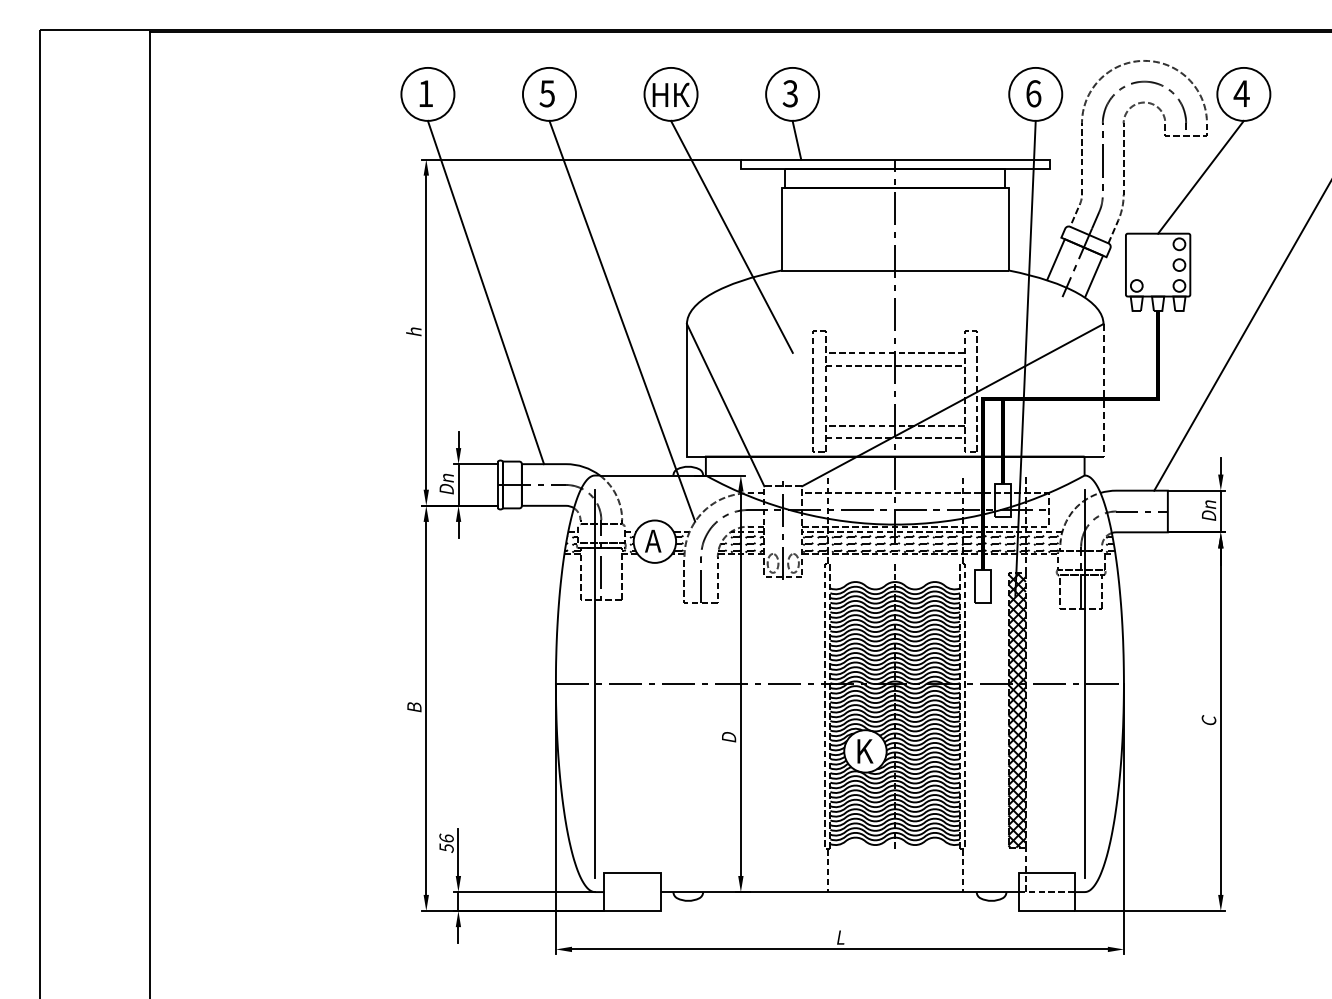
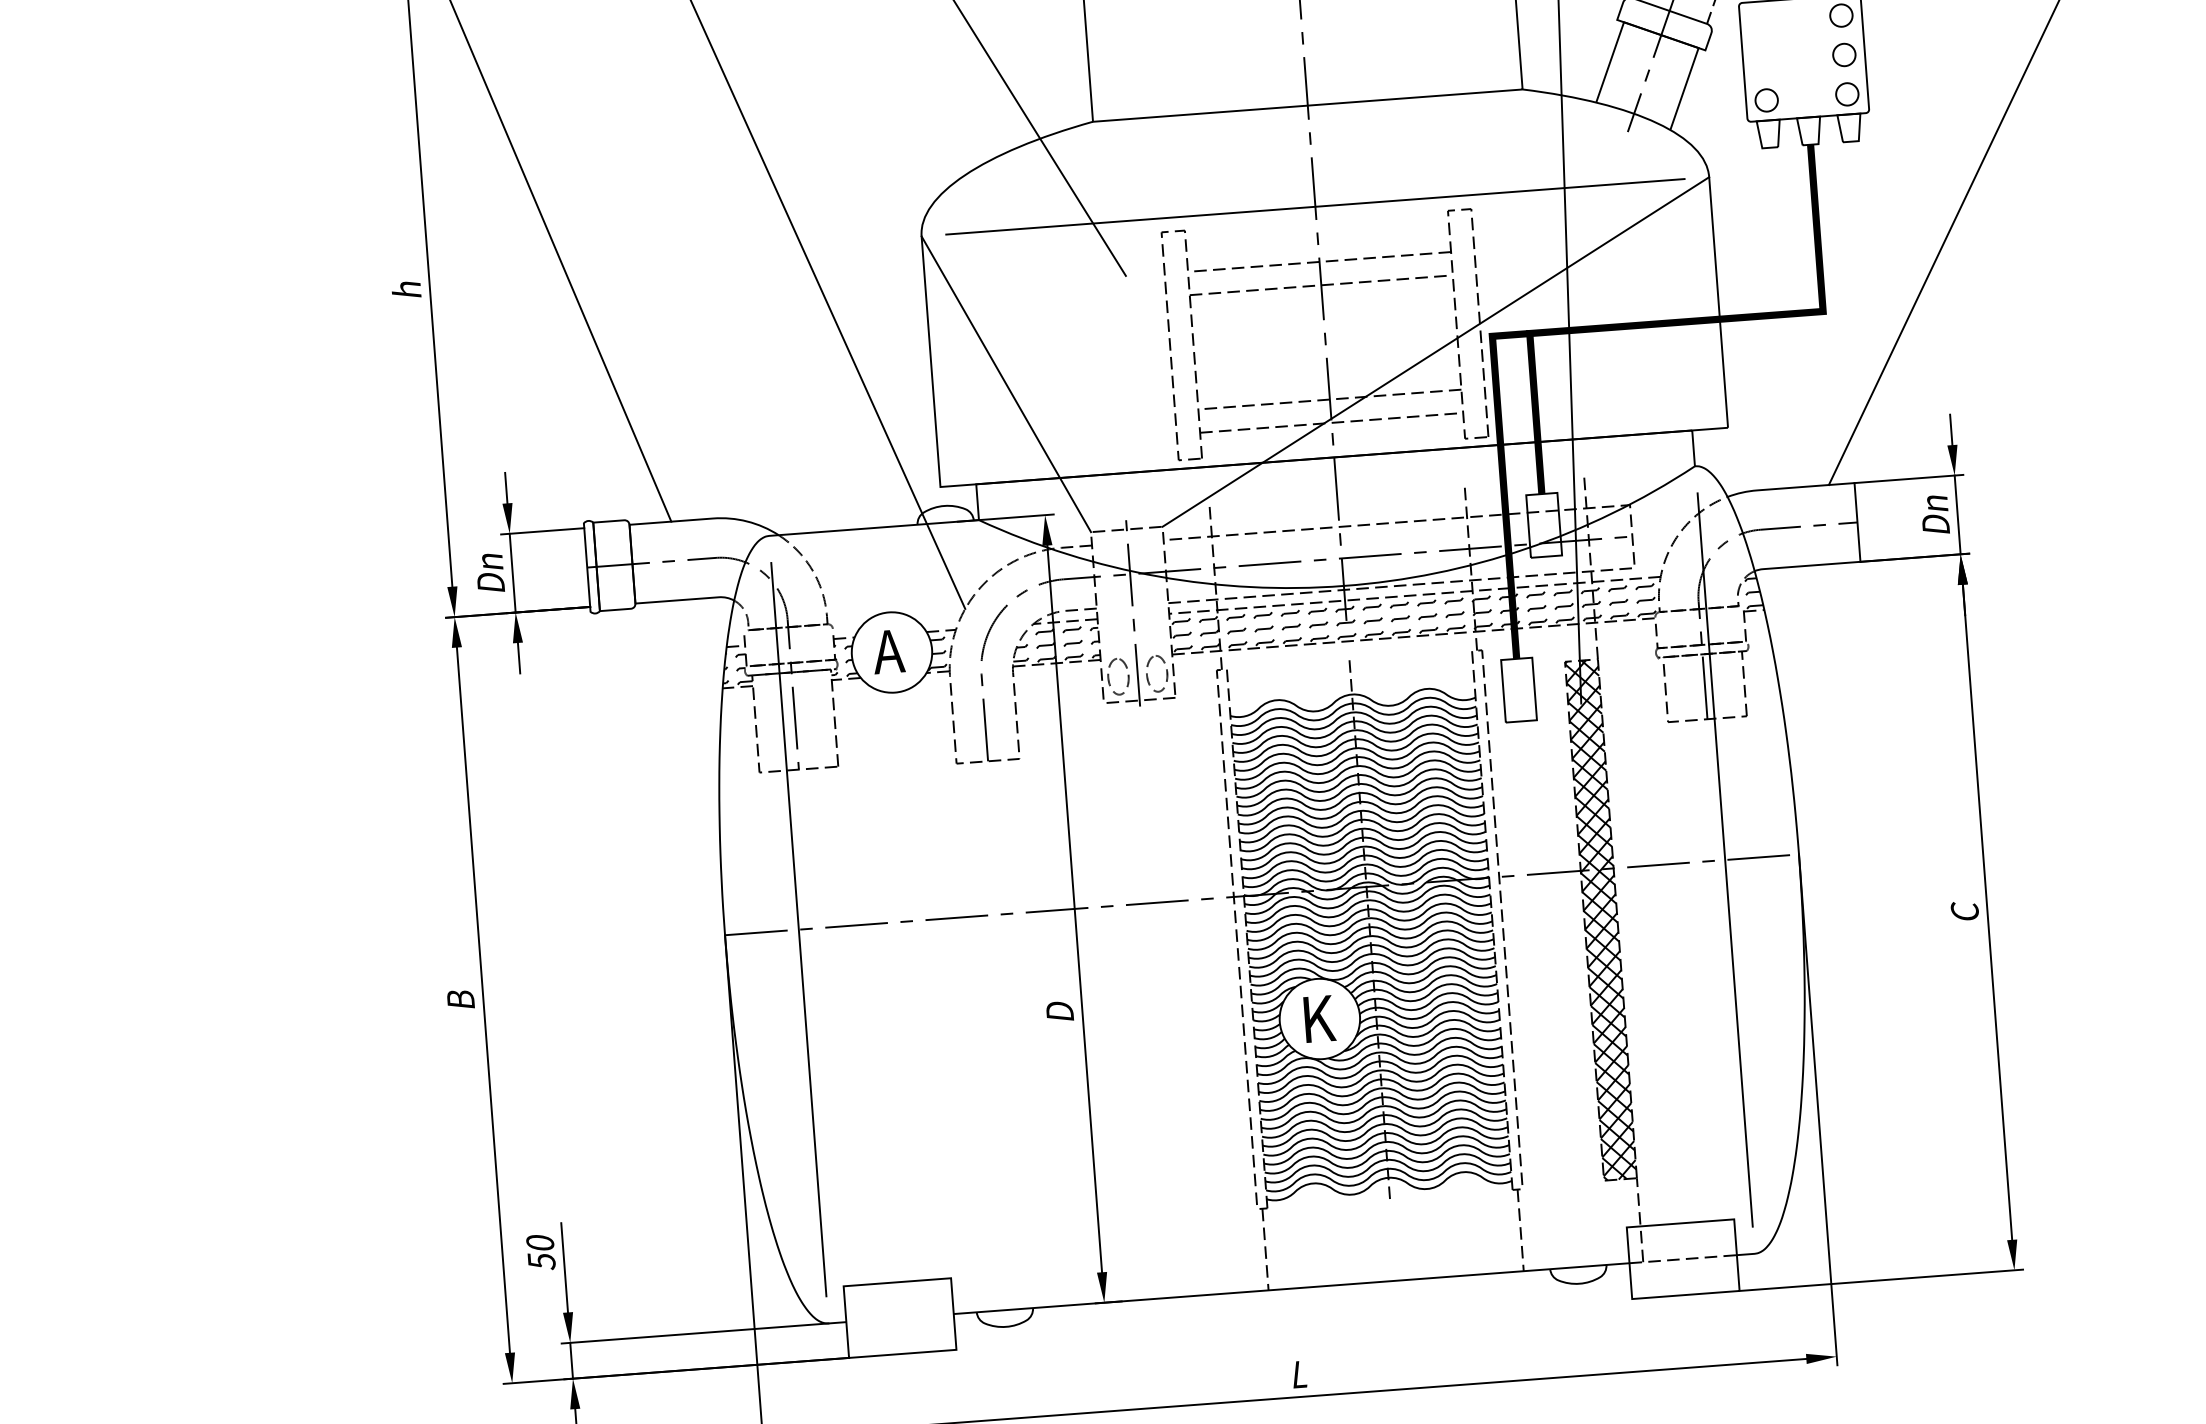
line: (894, 324) -> (1314, 207), added
line: (1103, 390) -> (1718, 302), dashed -> solid
text: (446, 837) -> (539, 1241), 56 -> 50

